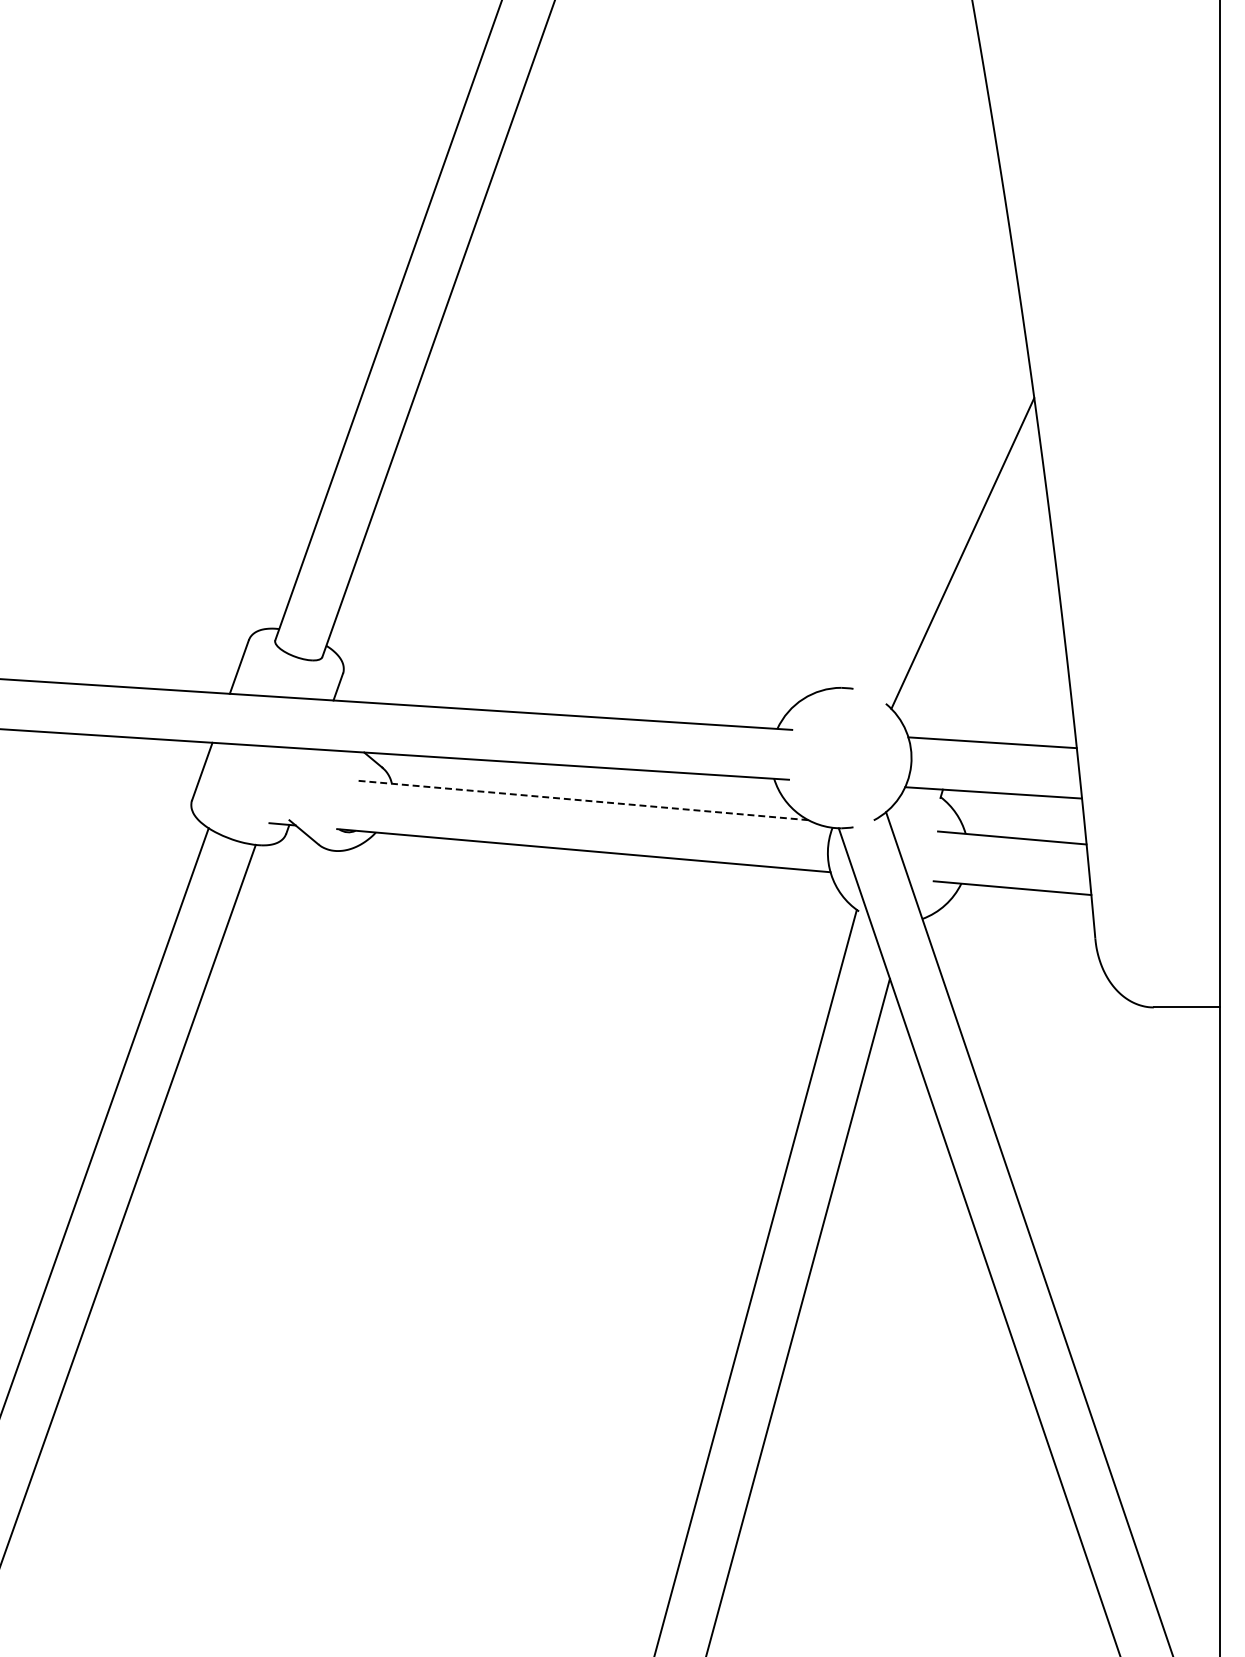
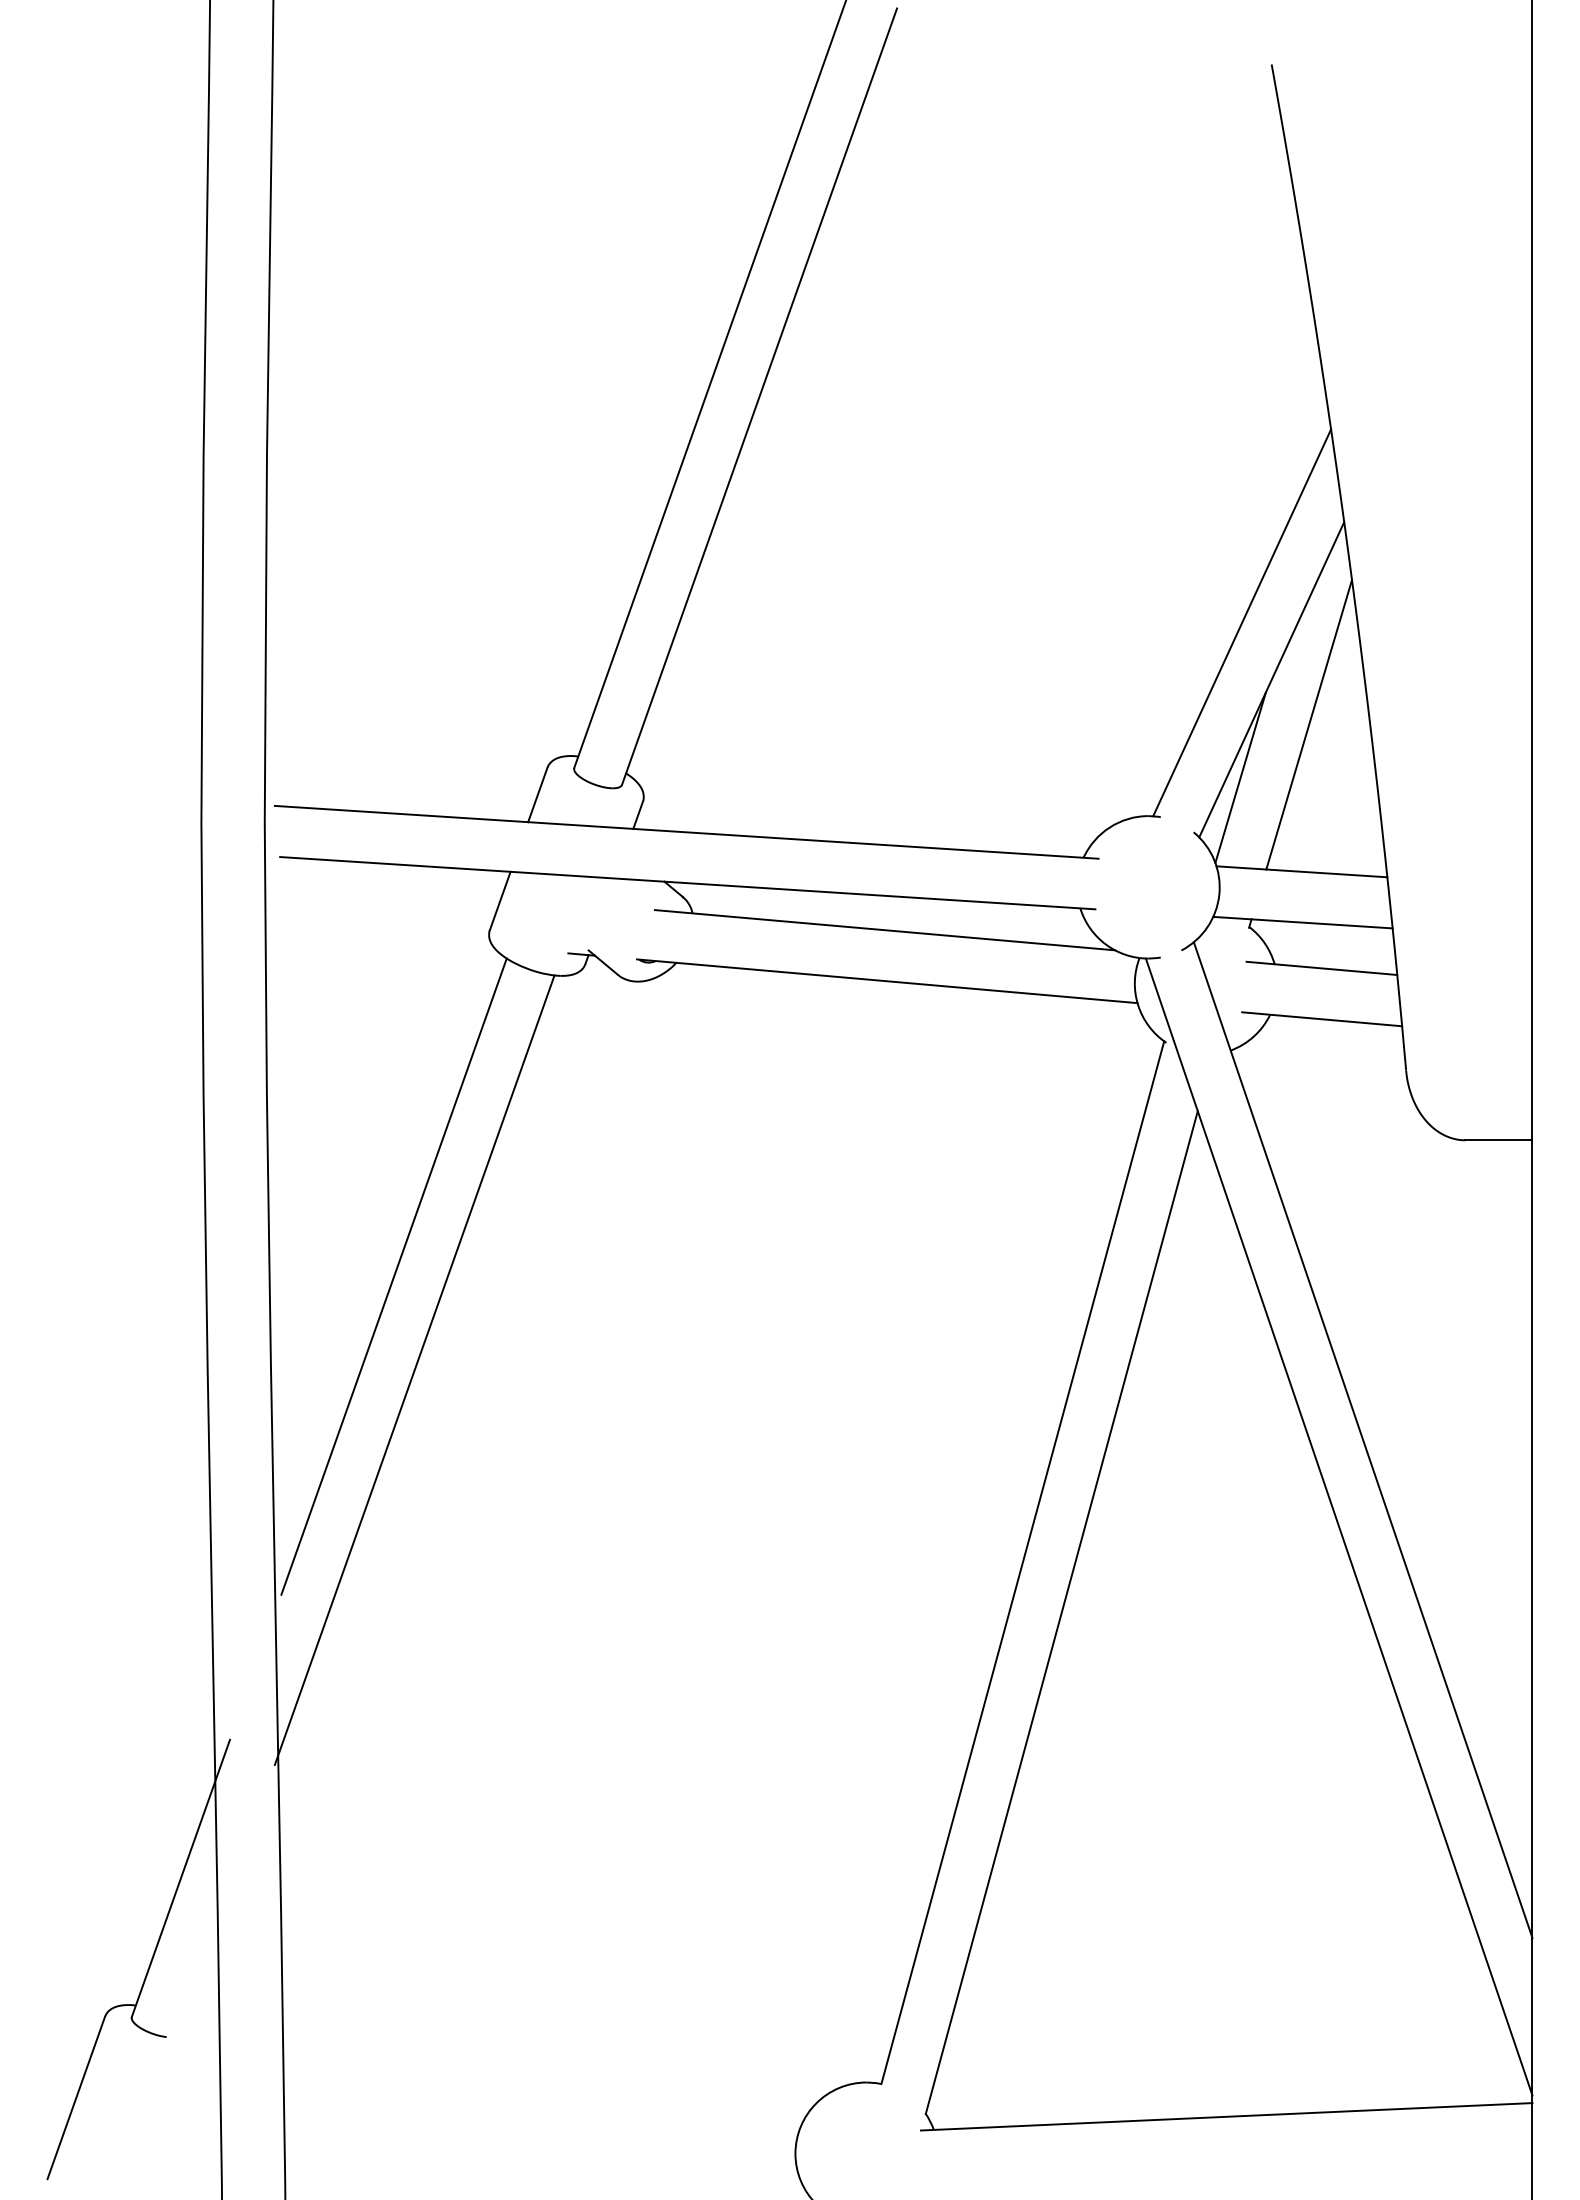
line: (934, 497) -> (1242, 622), added
line: (1000, 597) -> (1309, 724), added
line: (932, 649) -> (1240, 777), added
line: (582, 800) -> (885, 930), dashed -> solid

